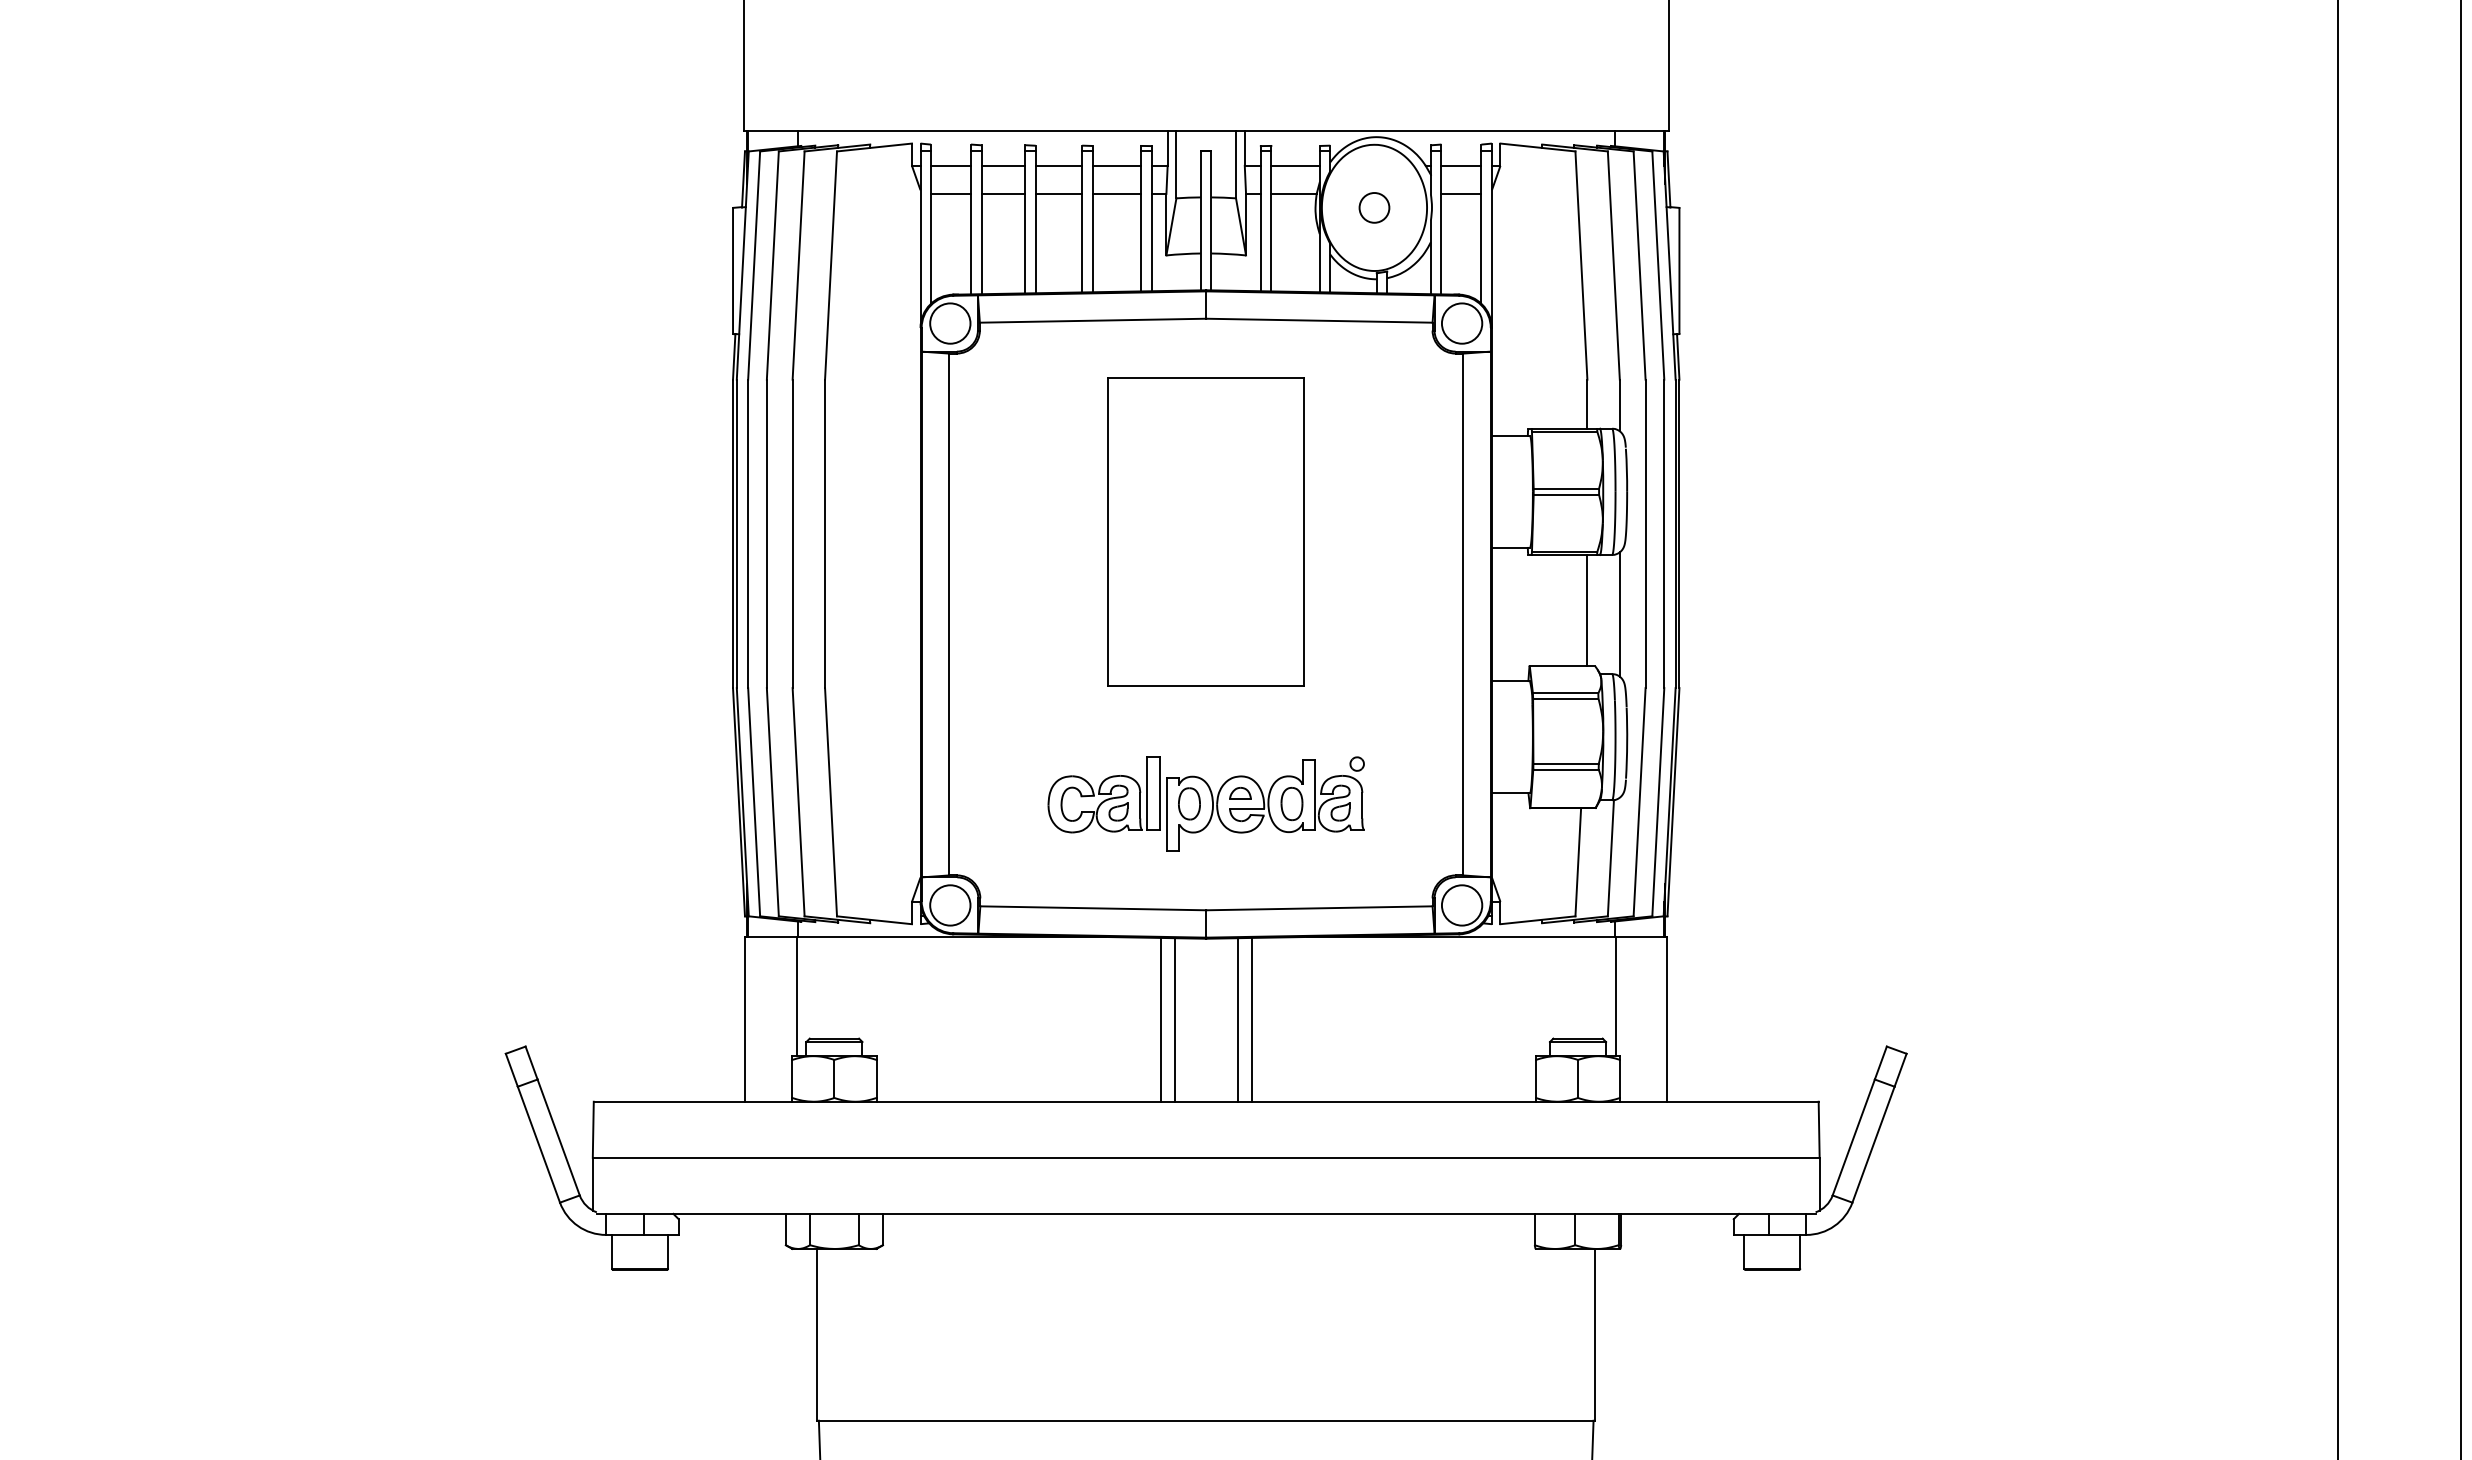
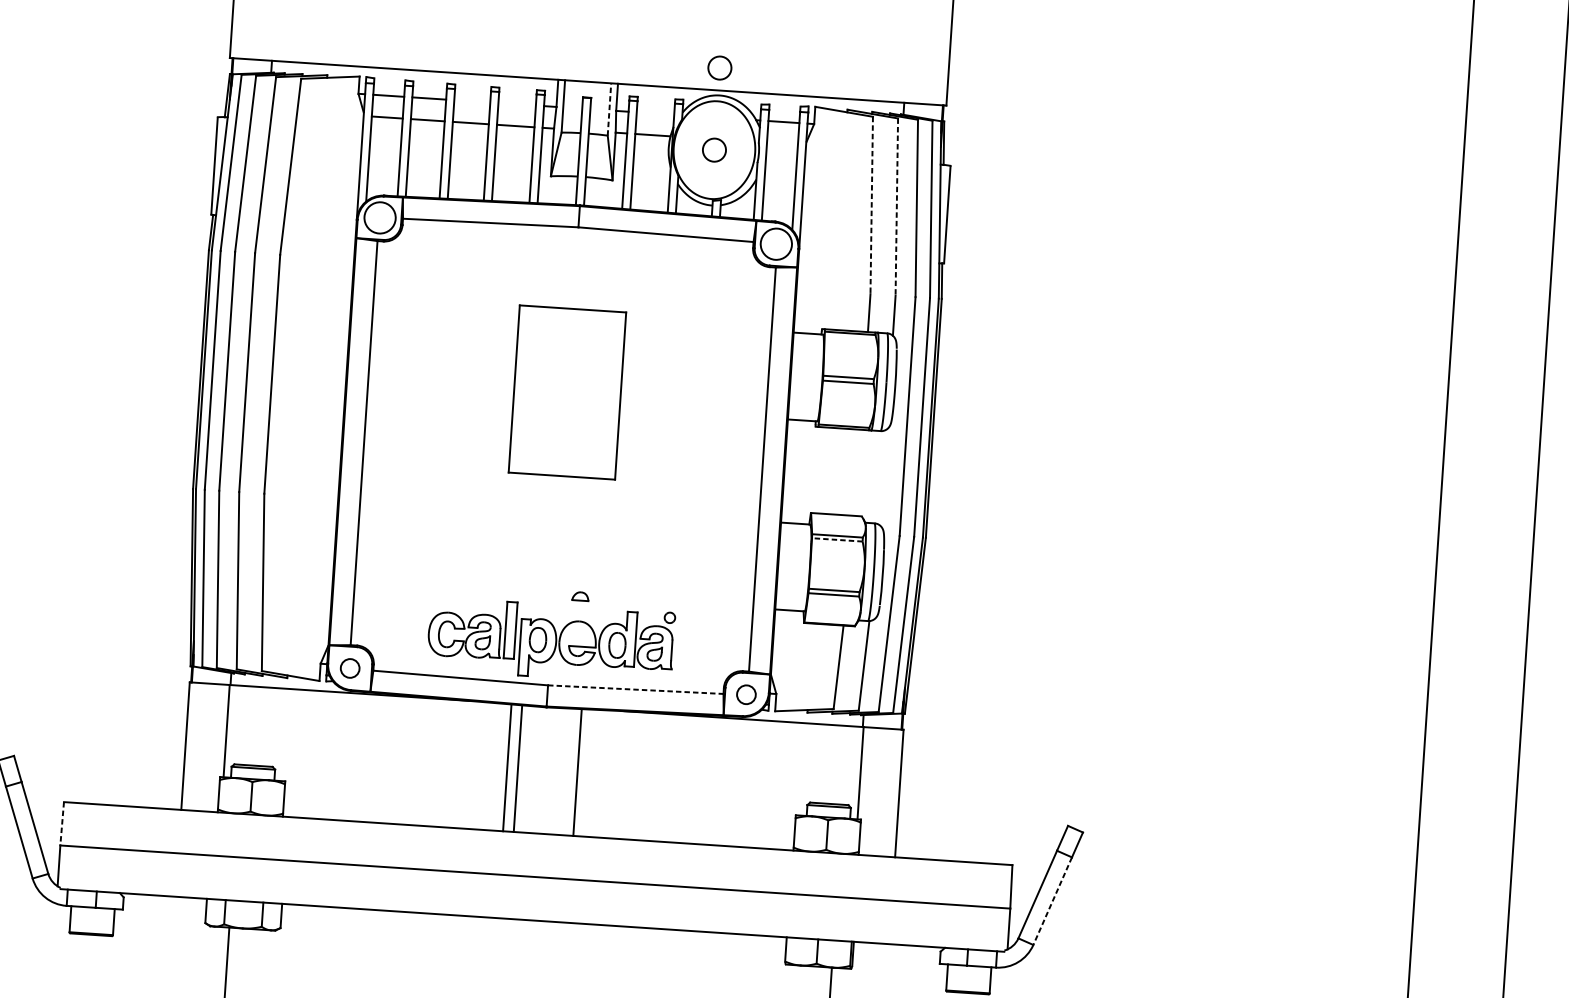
circle: (1374, 101) -> (719, 67), added
line: (1236, 164) -> (609, 109), solid -> dashed
line: (1058, 165) -> (471, 101), removed
line: (1116, 165) -> (516, 104), removed
line: (1295, 165) -> (655, 113), removed
line: (1461, 193) -> (782, 143), removed
line: (1581, 266) -> (871, 206), solid -> dashed
line: (1613, 266) -> (896, 207), solid -> dashed
part: (1205, 531) -> (566, 392), size x0.7
line: (1587, 610) -> (858, 472), removed
line: (1619, 614) -> (883, 477), removed
line: (1565, 698) -> (837, 539), solid -> dashed
part: (1205, 803) -> (550, 640), moved
circle: (950, 905) -> (350, 668), size x0.6
circle: (1461, 905) -> (745, 694), size x0.6
line: (1319, 908) -> (635, 689), solid -> dashed
line: (1237, 1019) -> (566, 771), removed
line: (593, 1130) -> (62, 824), solid -> dashed
line: (1873, 1144) -> (1052, 901), solid -> dashed

